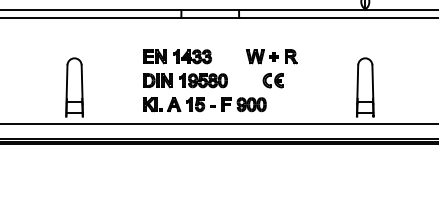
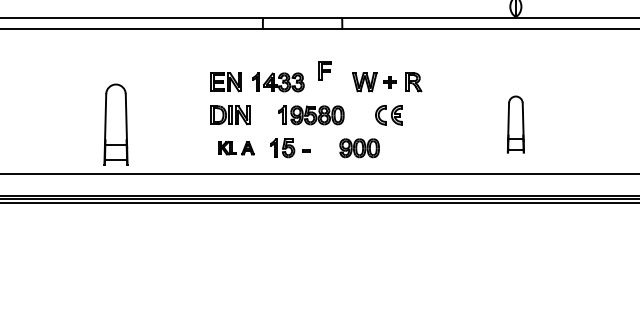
part: (203, 80) -> (311, 115), moved
part: (365, 87) -> (515, 124), size x0.7
part: (162, 104) -> (236, 148), size x0.7
part: (226, 104) -> (324, 70), moved

